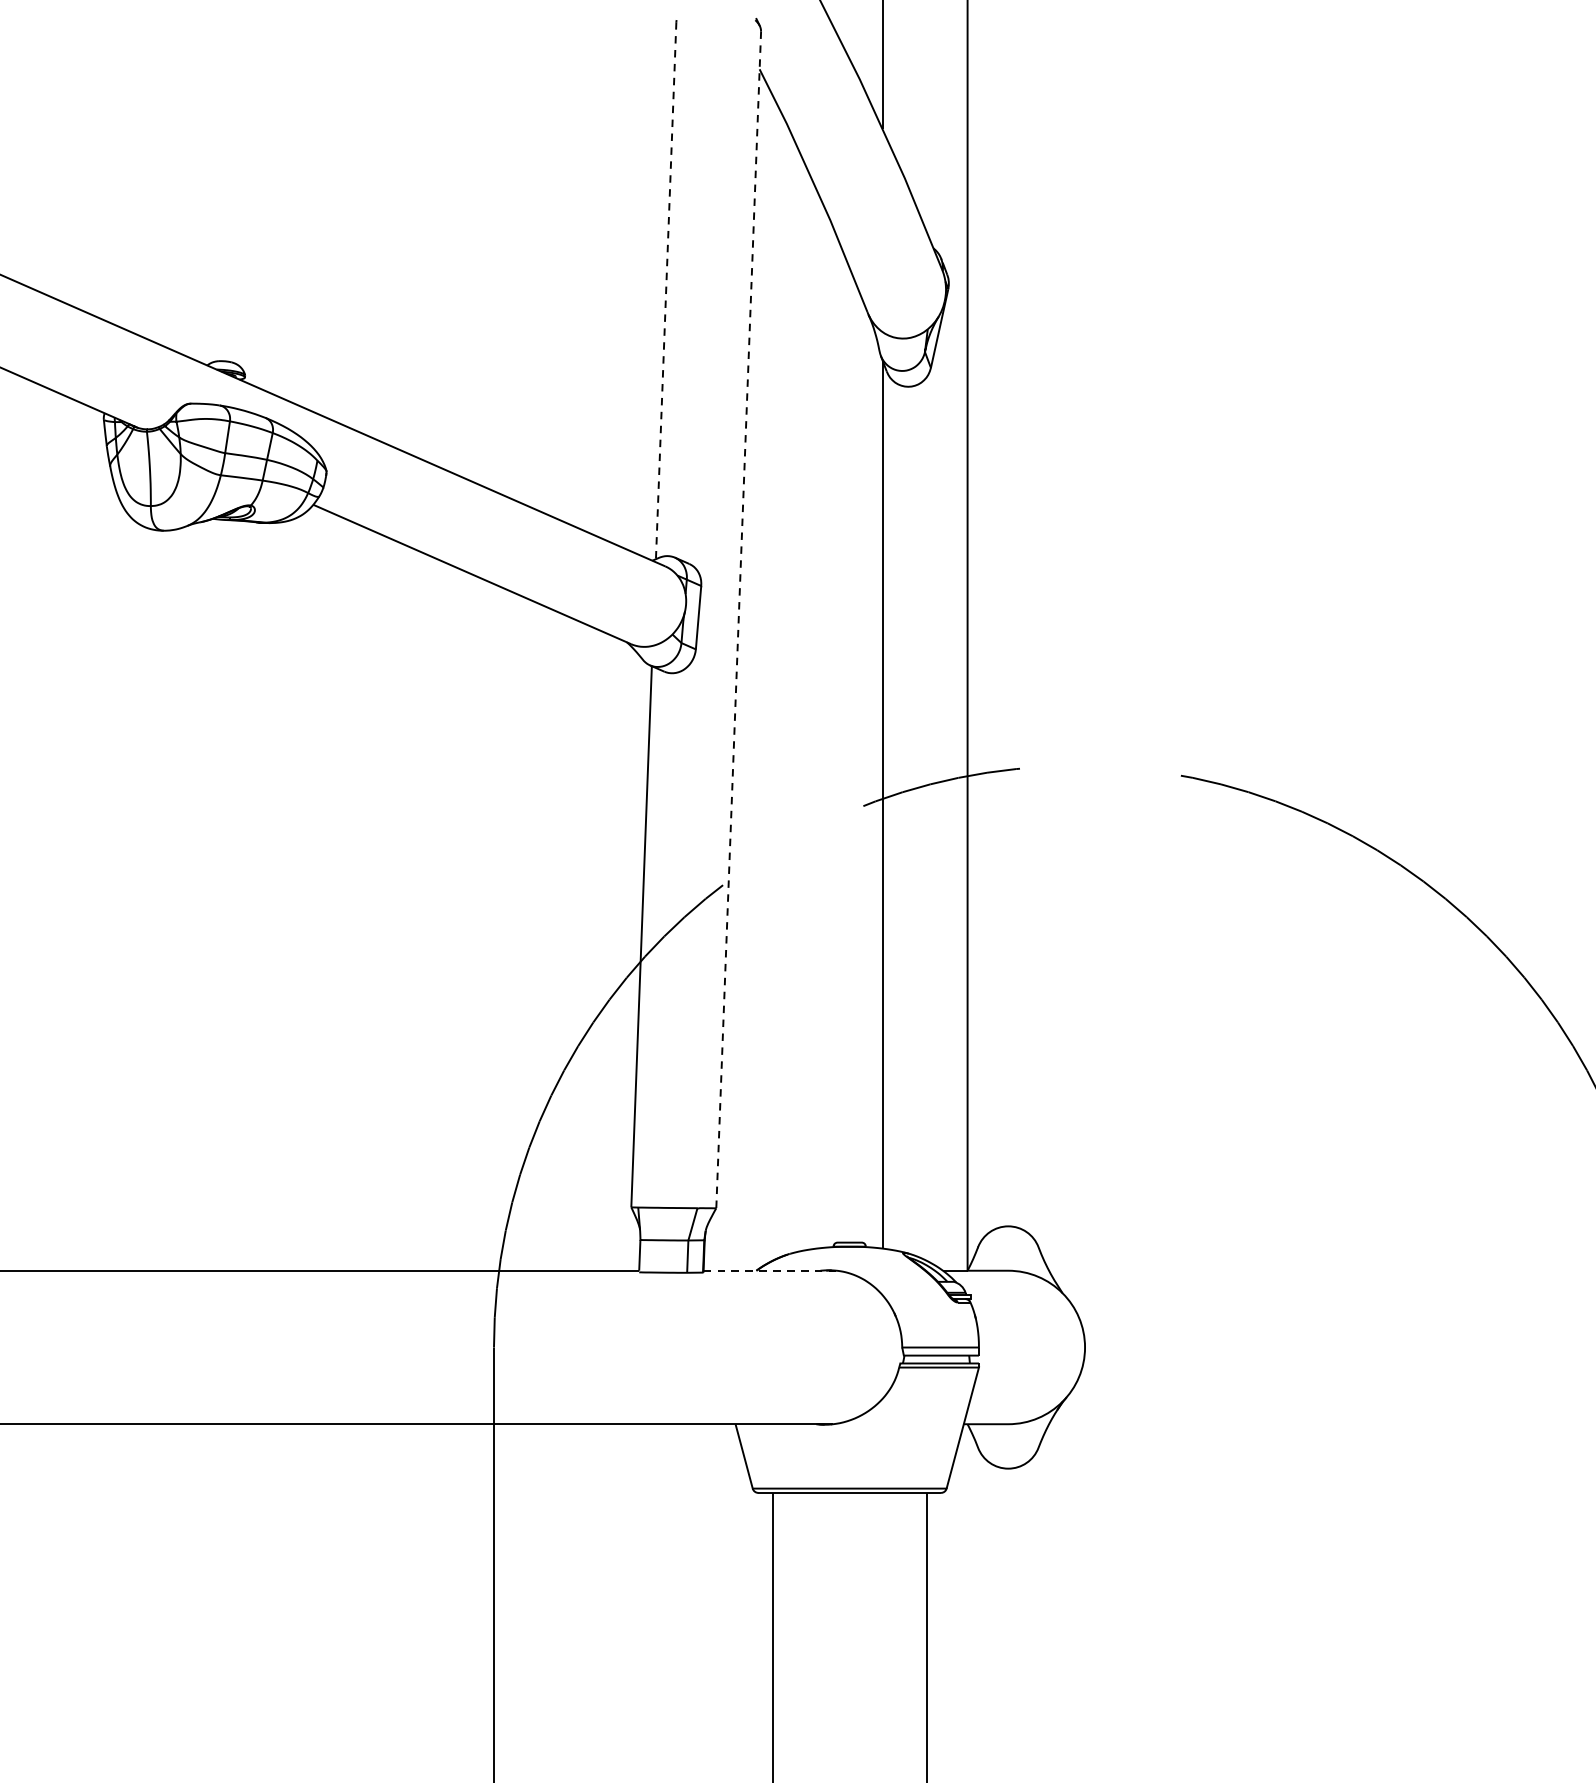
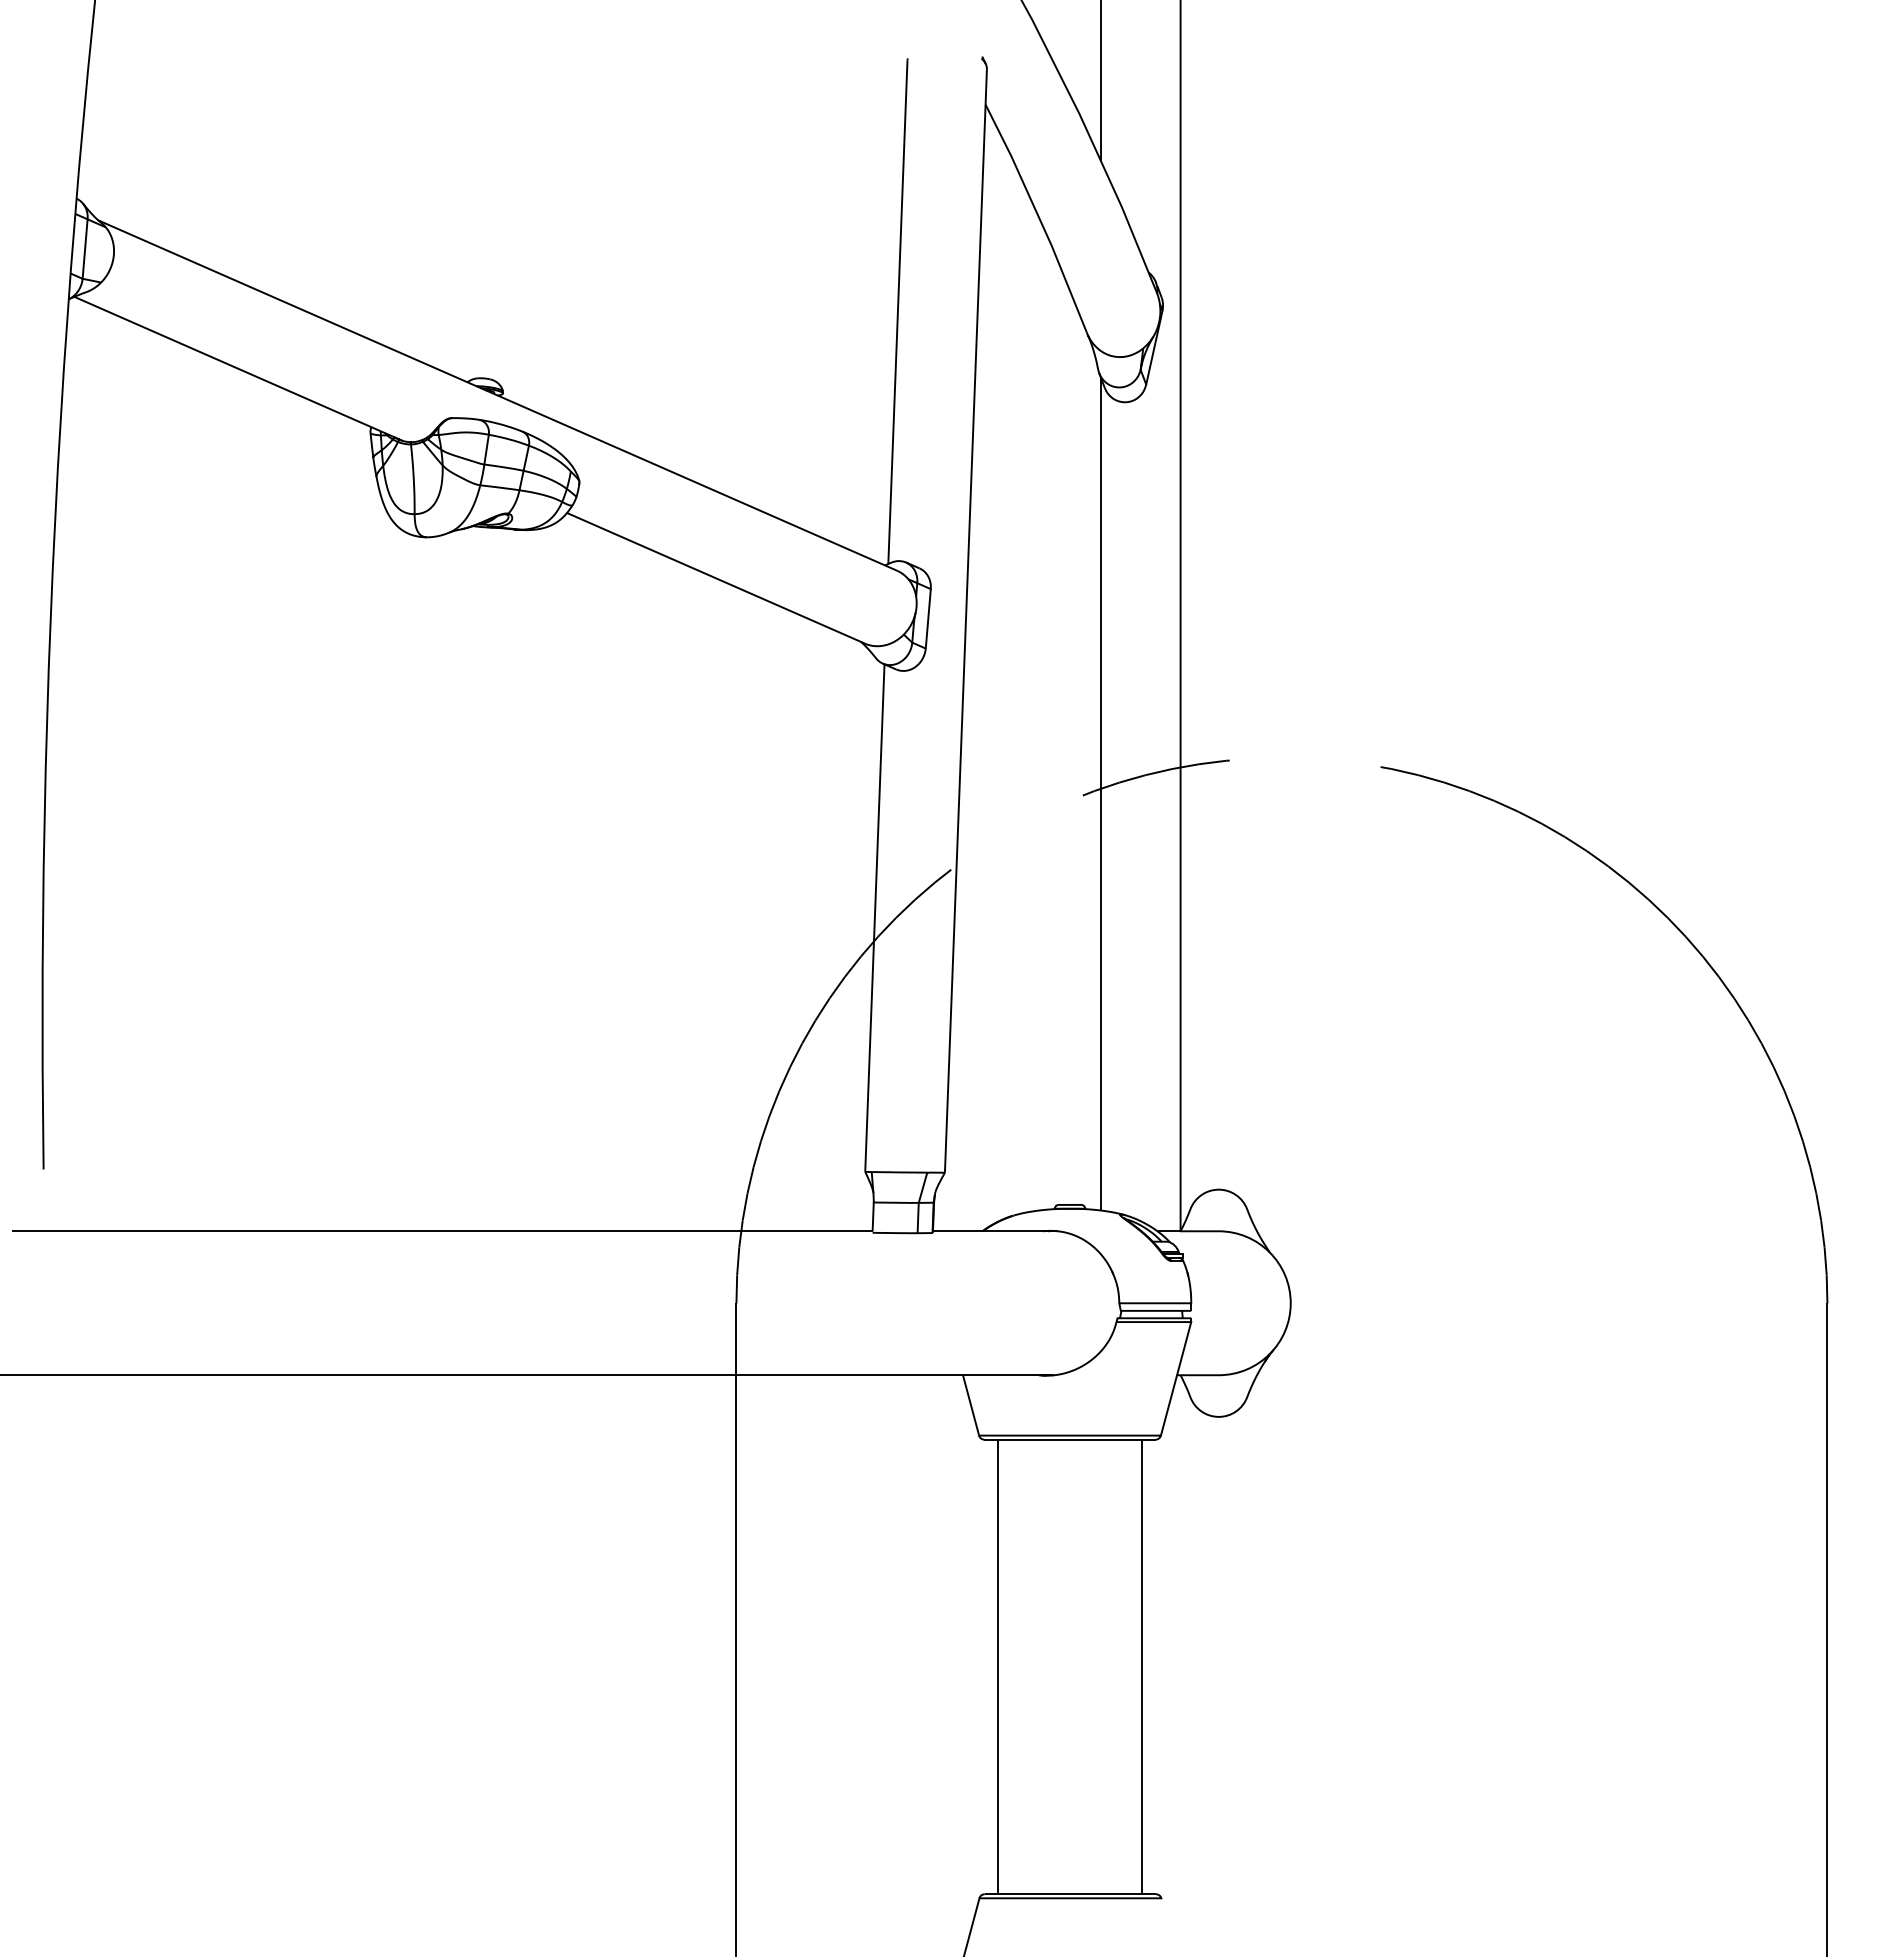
line: (665, 291) -> (897, 312), dashed -> solid
line: (738, 620) -> (965, 621), dashed -> solid
line: (769, 1270) -> (994, 1231), dashed -> solid

